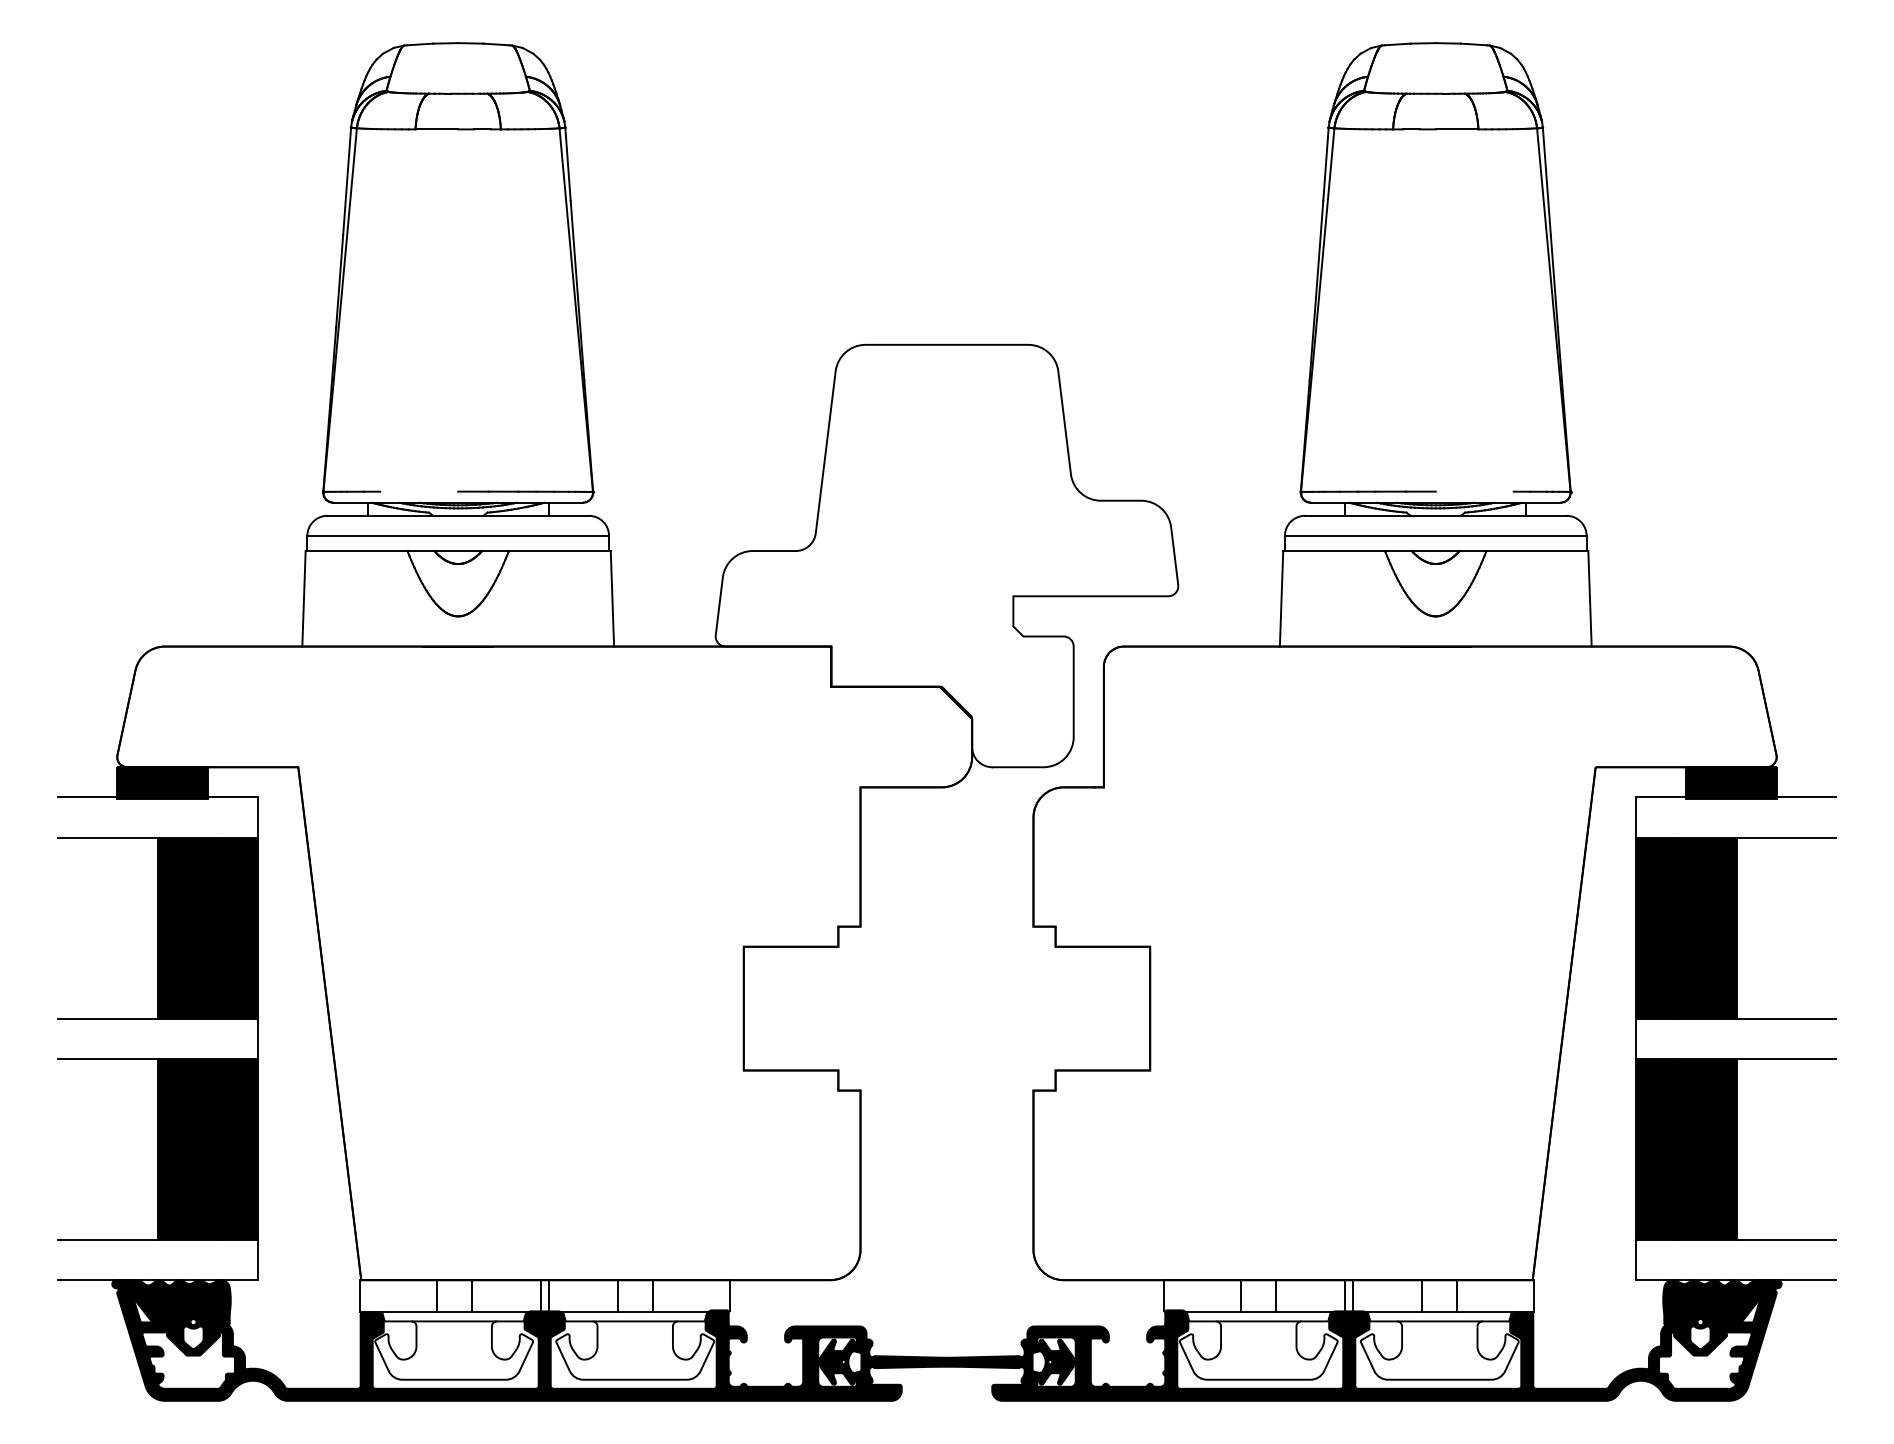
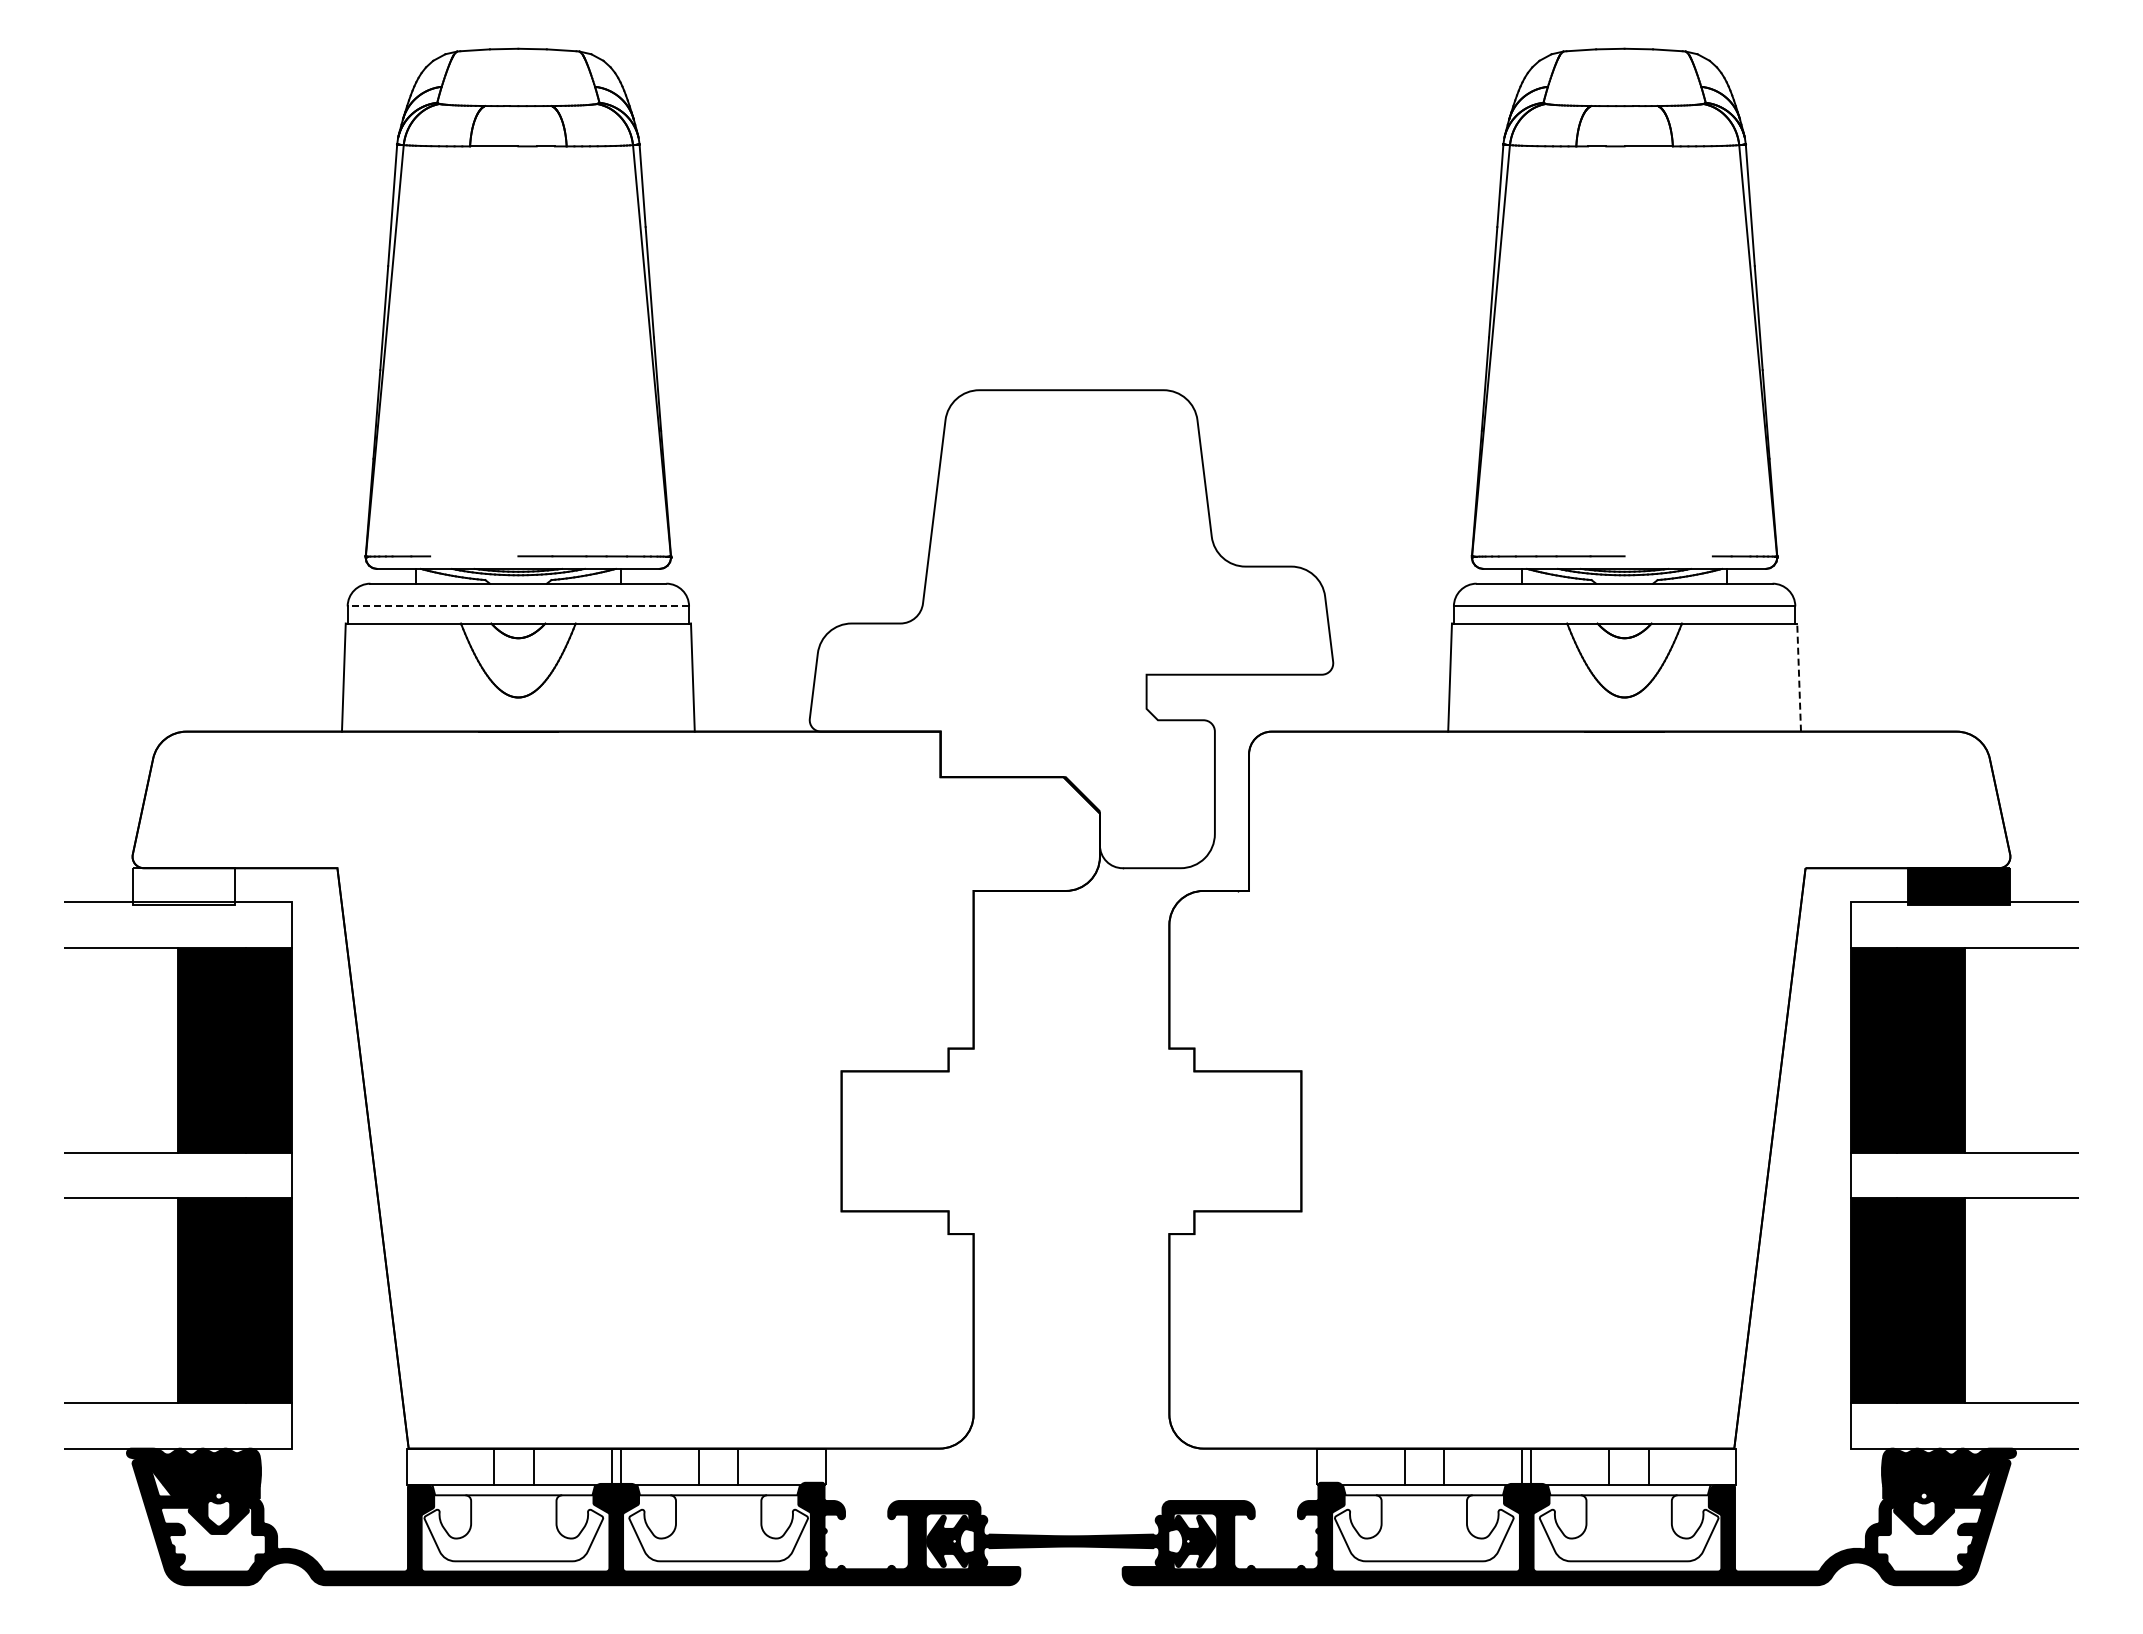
line: (458, 535) -> (518, 606), solid -> dashed
line: (1590, 598) -> (1799, 677), solid -> dashed
fill: (162, 783) -> (183, 886), removed

